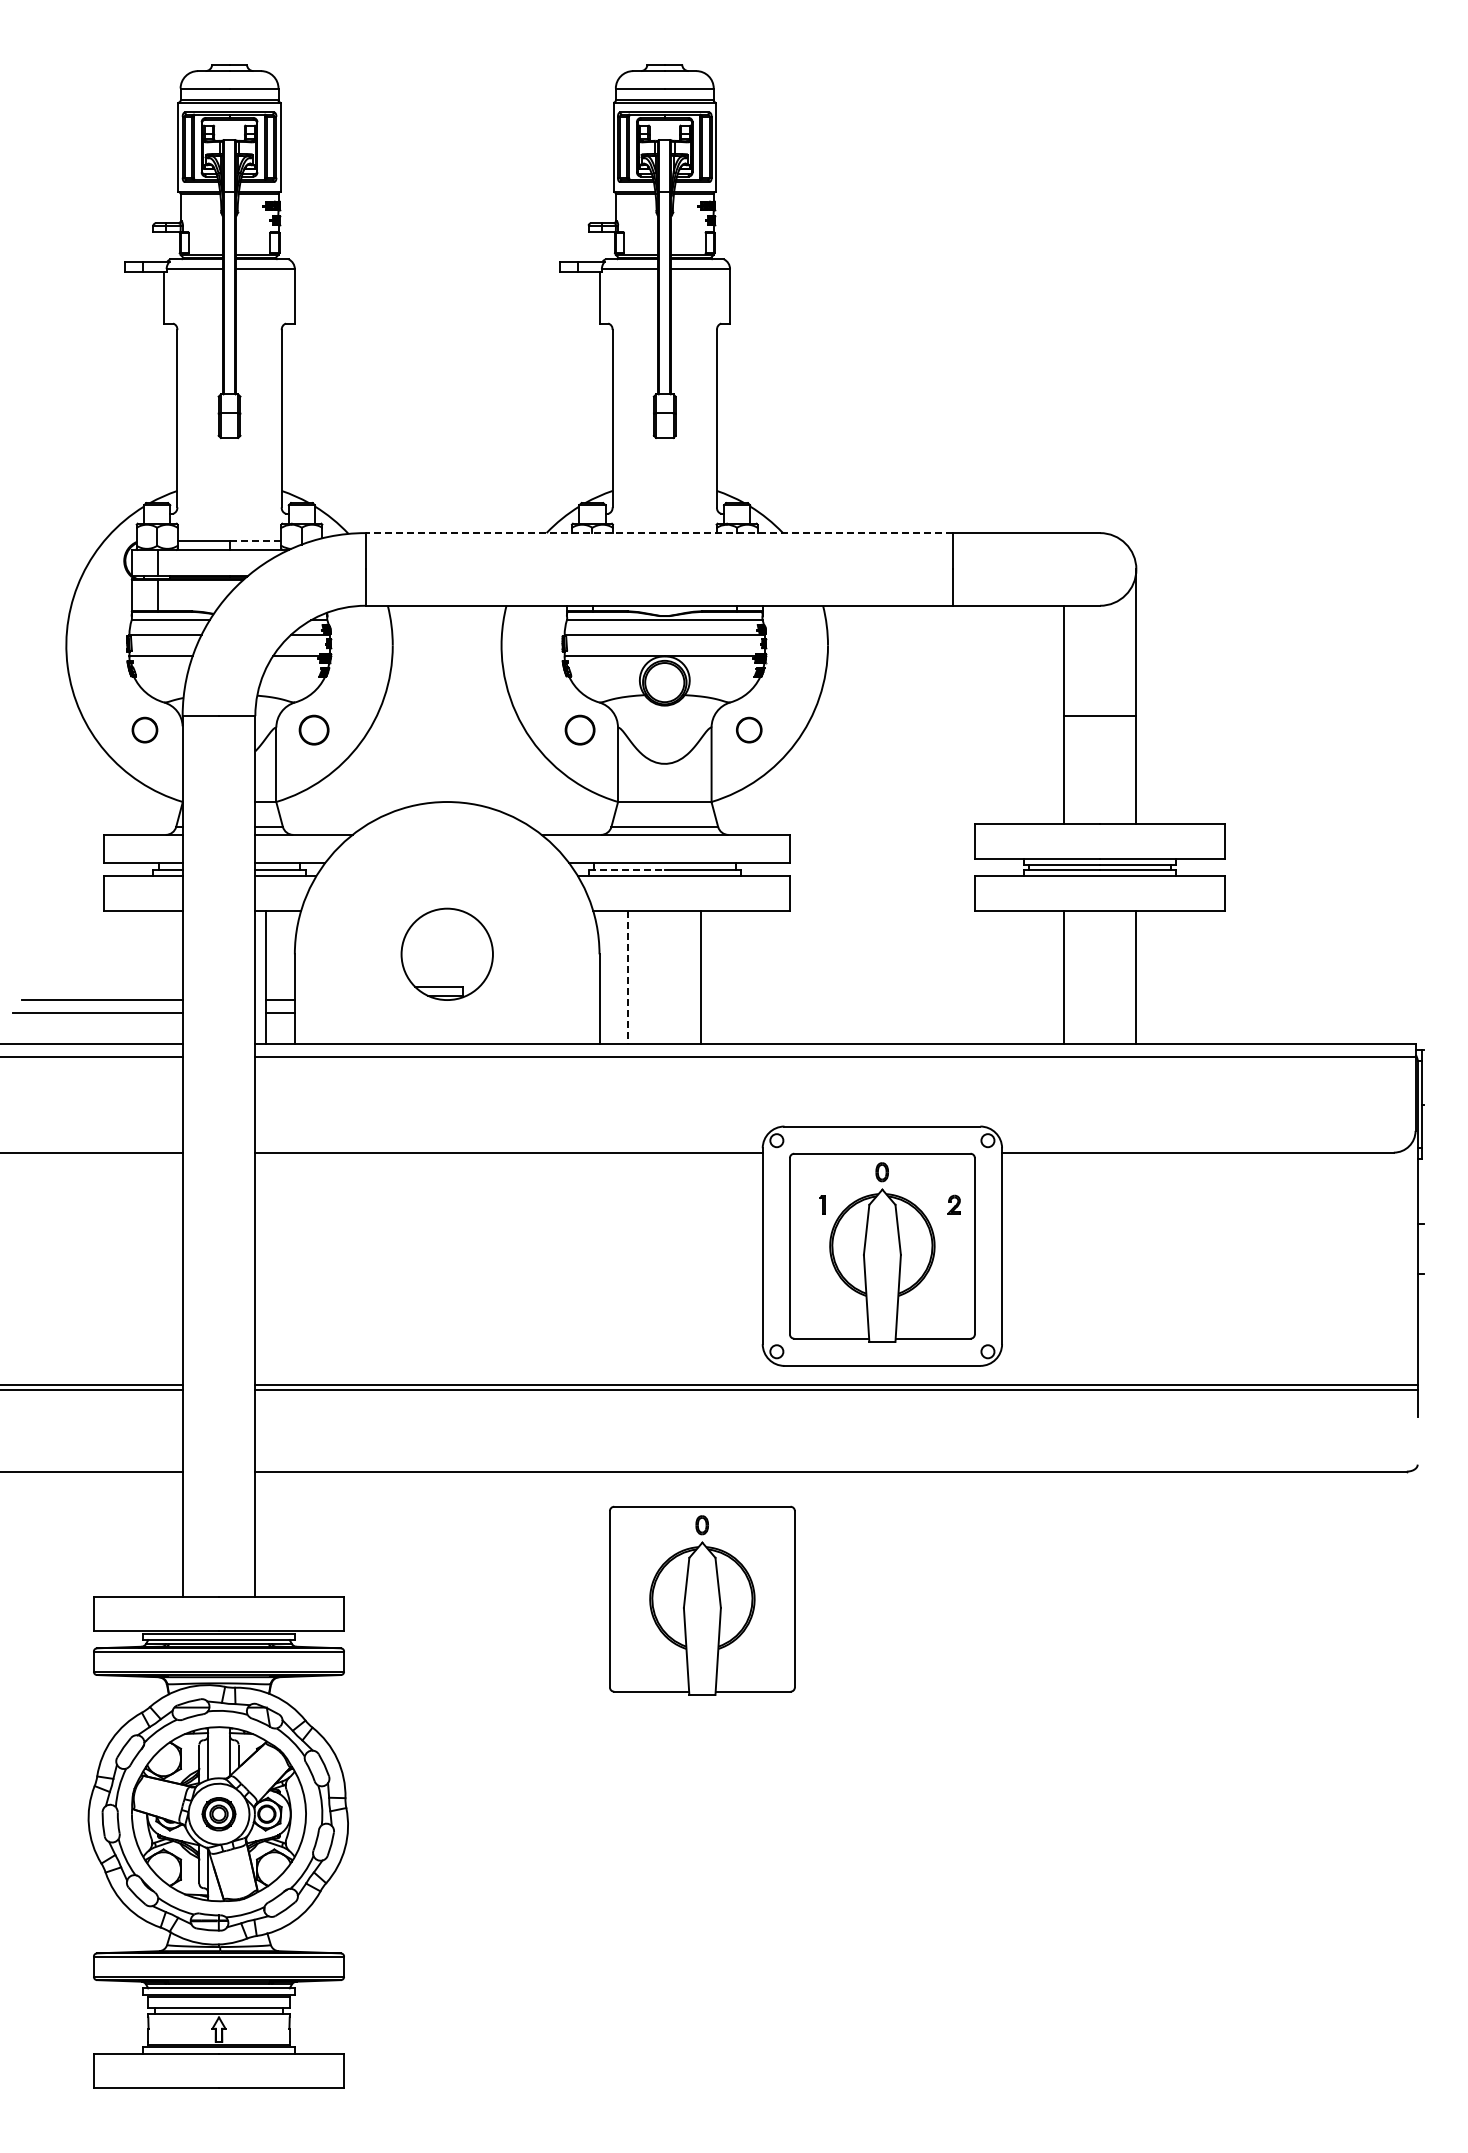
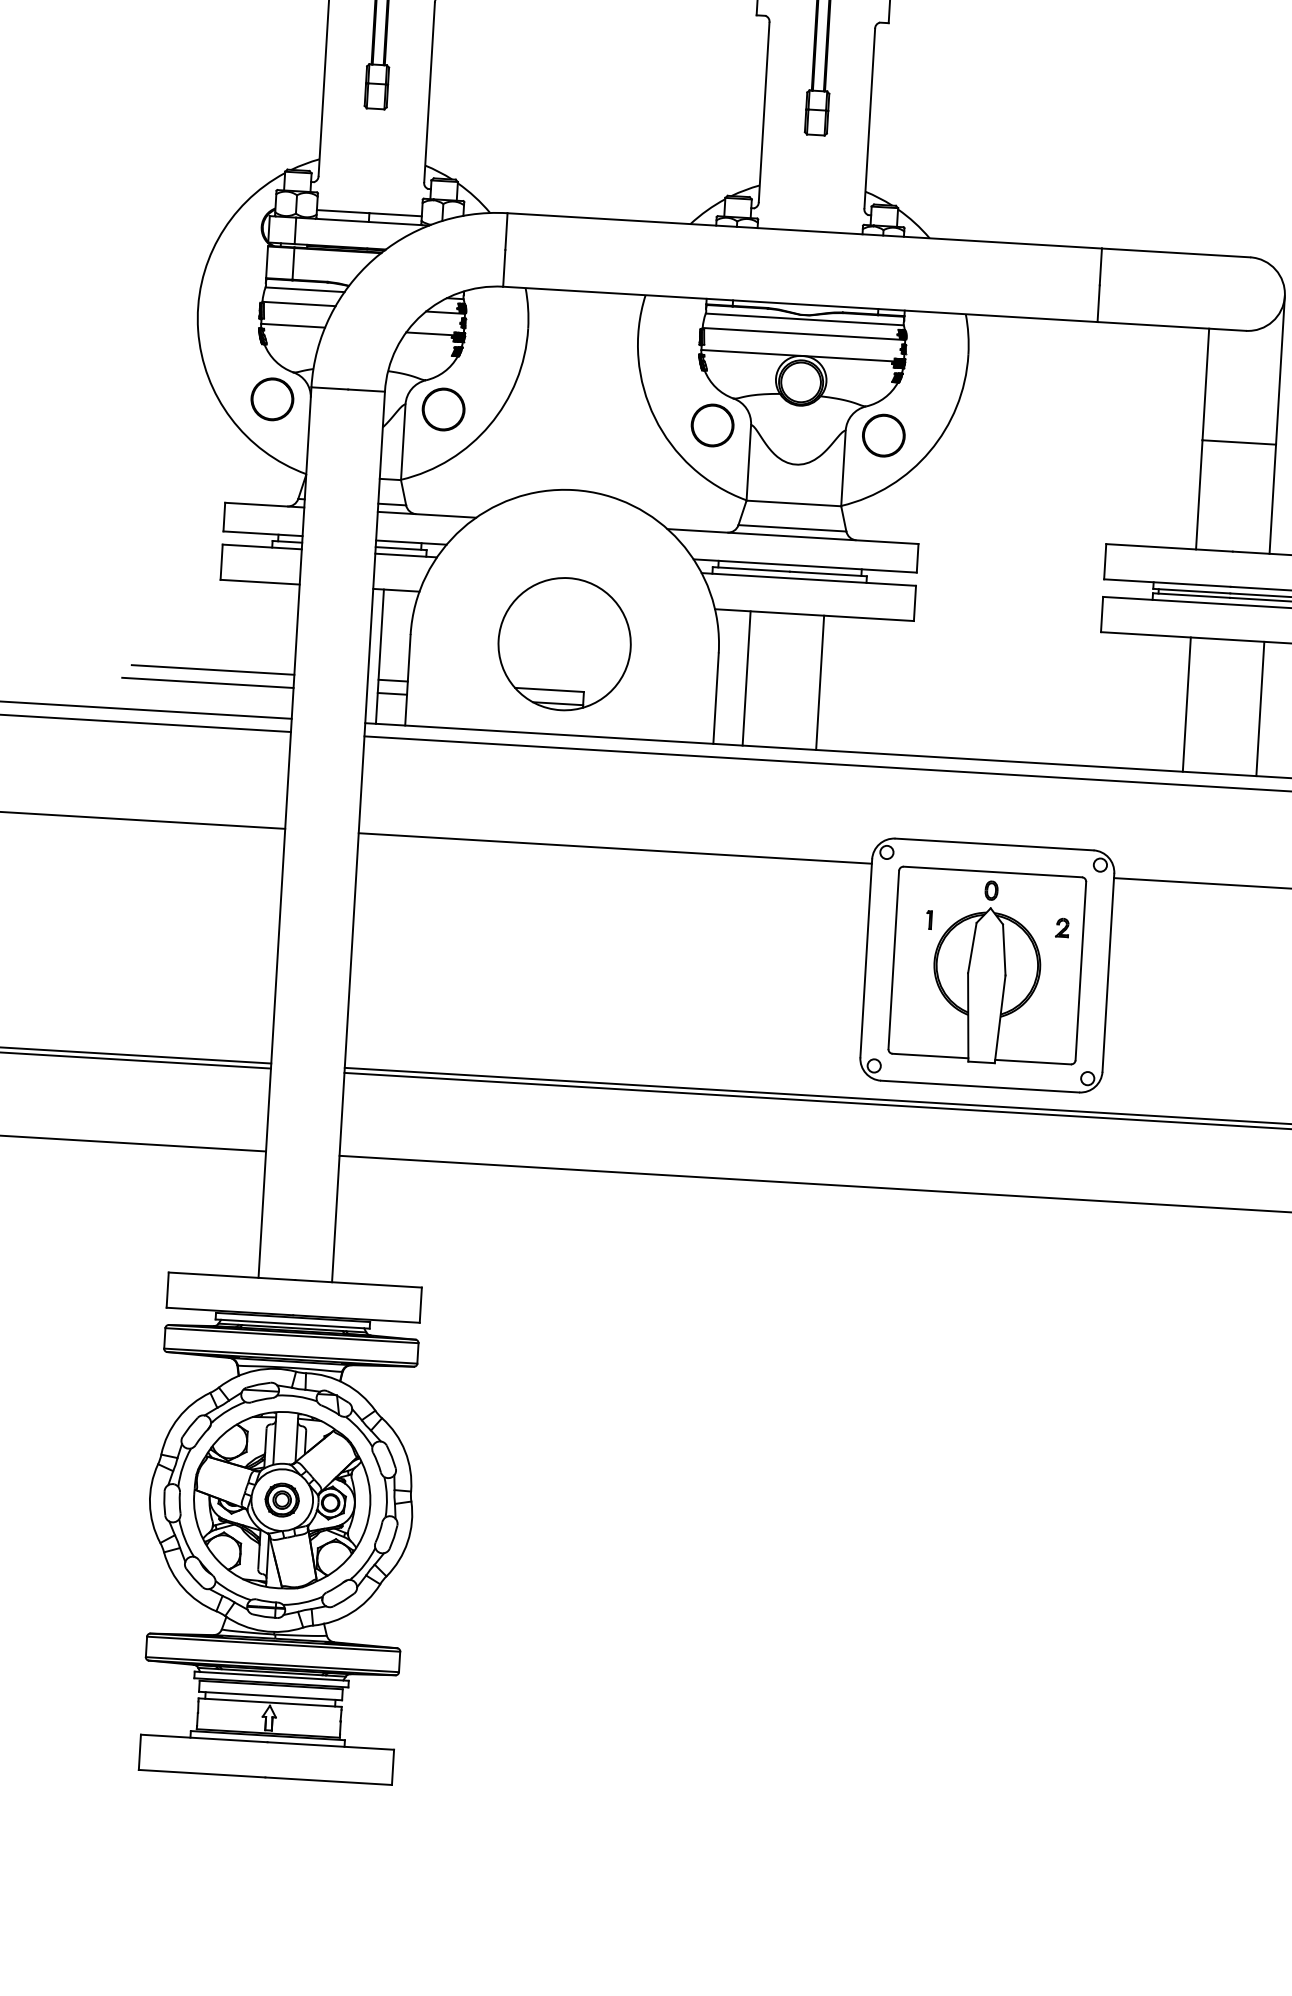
line: (659, 533) -> (804, 231), dashed -> solid
line: (255, 541) -> (395, 215), dashed -> solid
circle: (144, 729) -> (272, 398), size x1.67
circle: (313, 729) -> (442, 408), size x1.43
circle: (579, 729) -> (712, 424), size x1.43
part: (748, 729) -> (882, 434), size x1.67
line: (627, 869) -> (752, 569), dashed -> solid
part: (447, 954) -> (564, 644), size x1.43
line: (628, 977) -> (746, 678), dashed -> solid
part: (702, 1600) -> (784, 1313), removed

